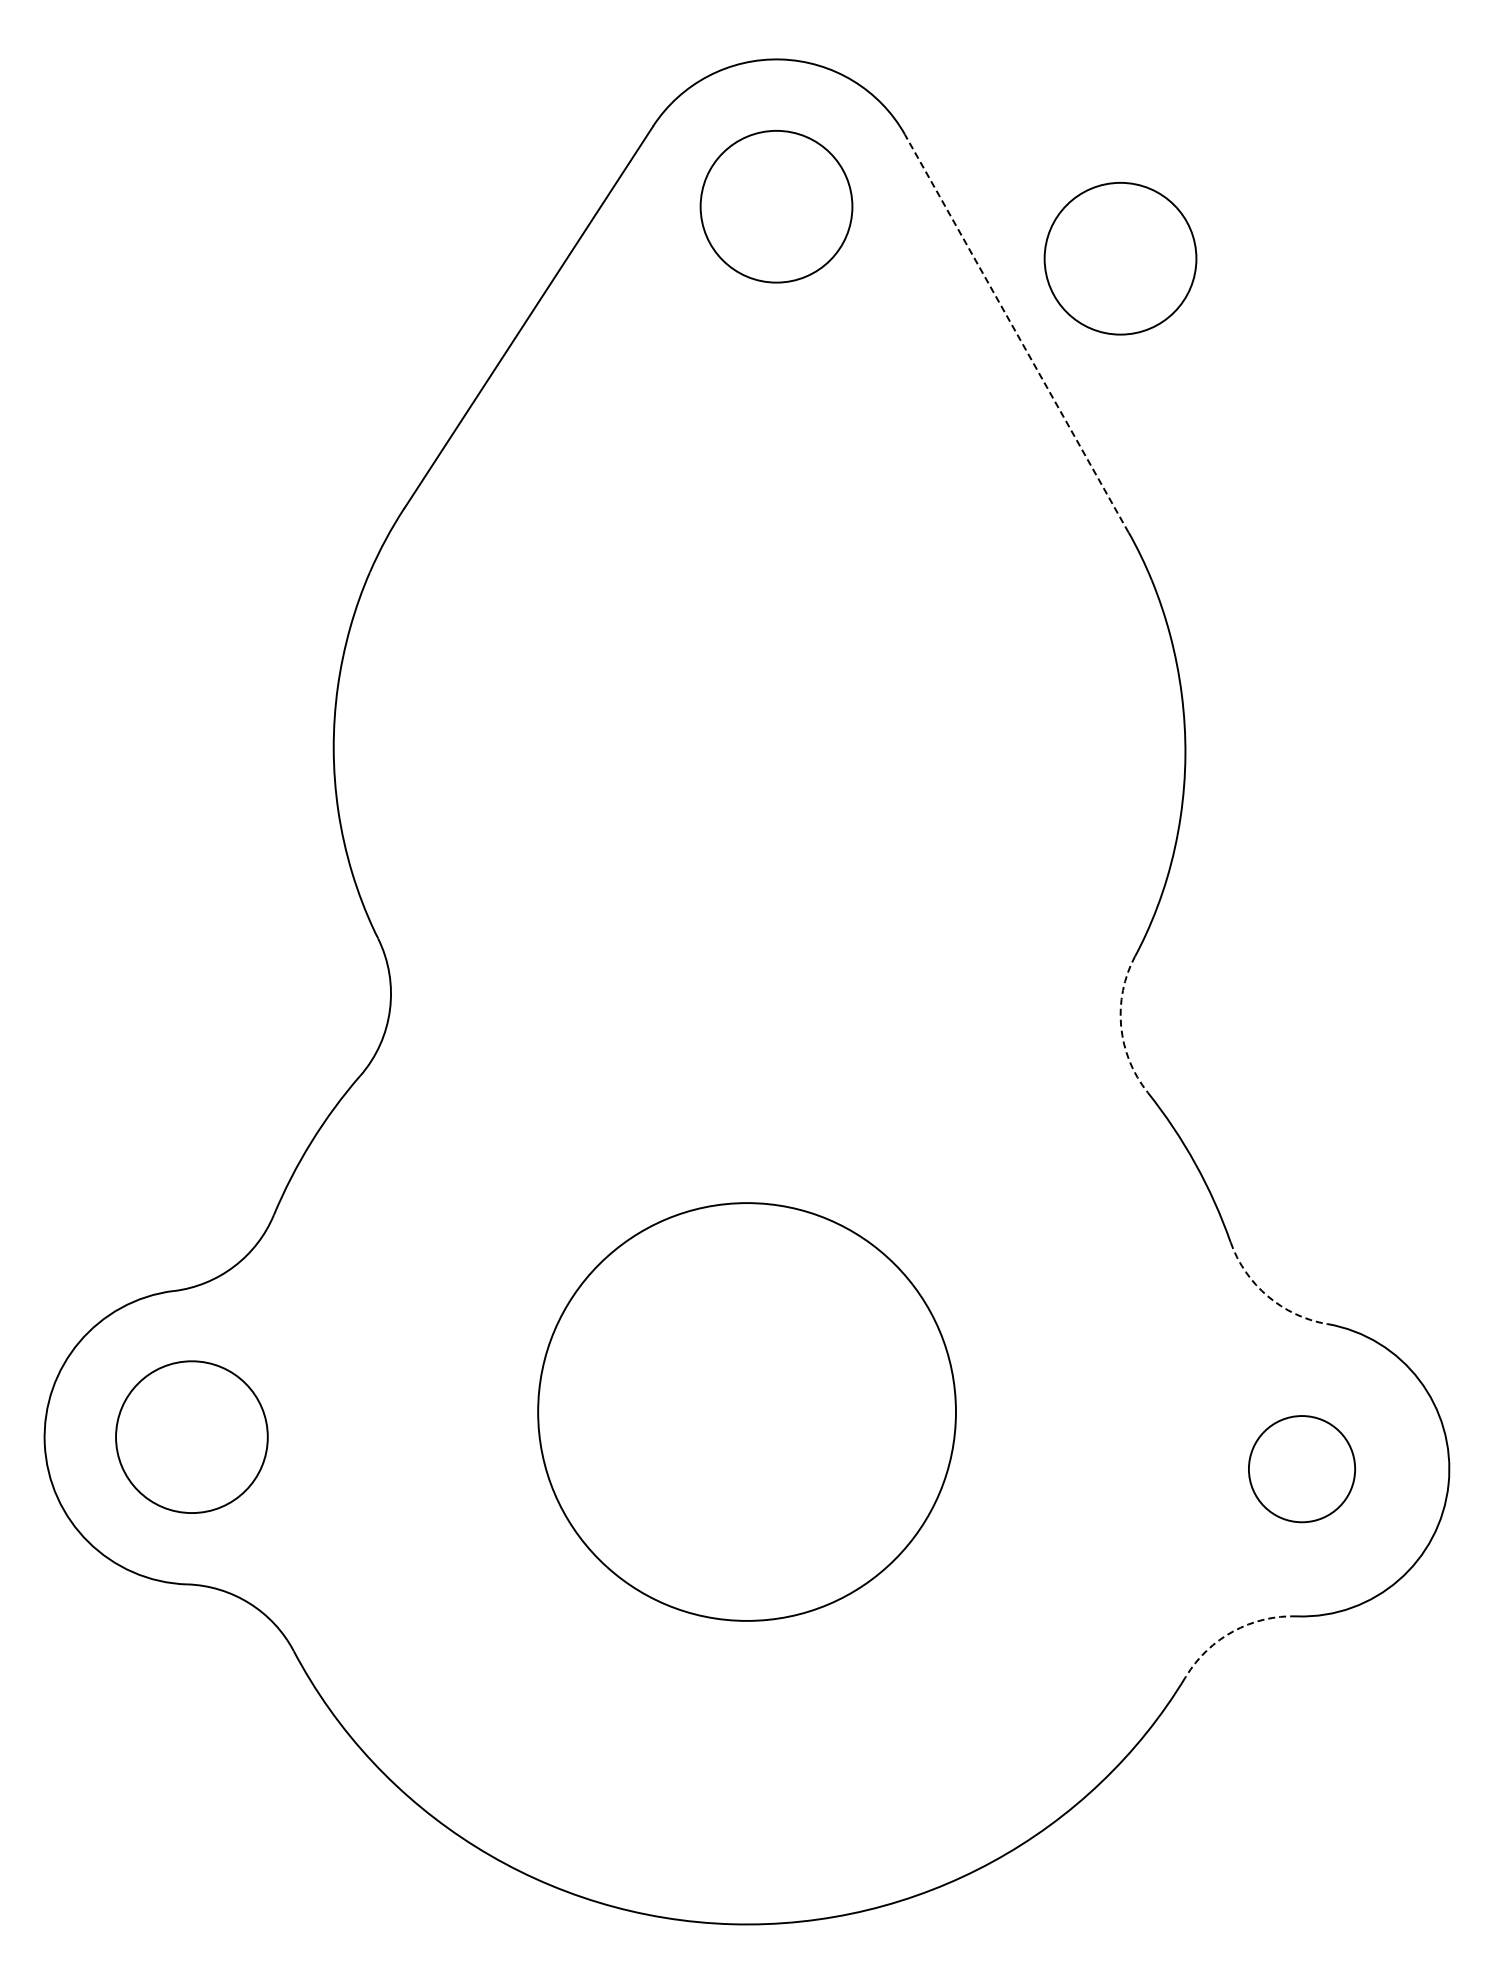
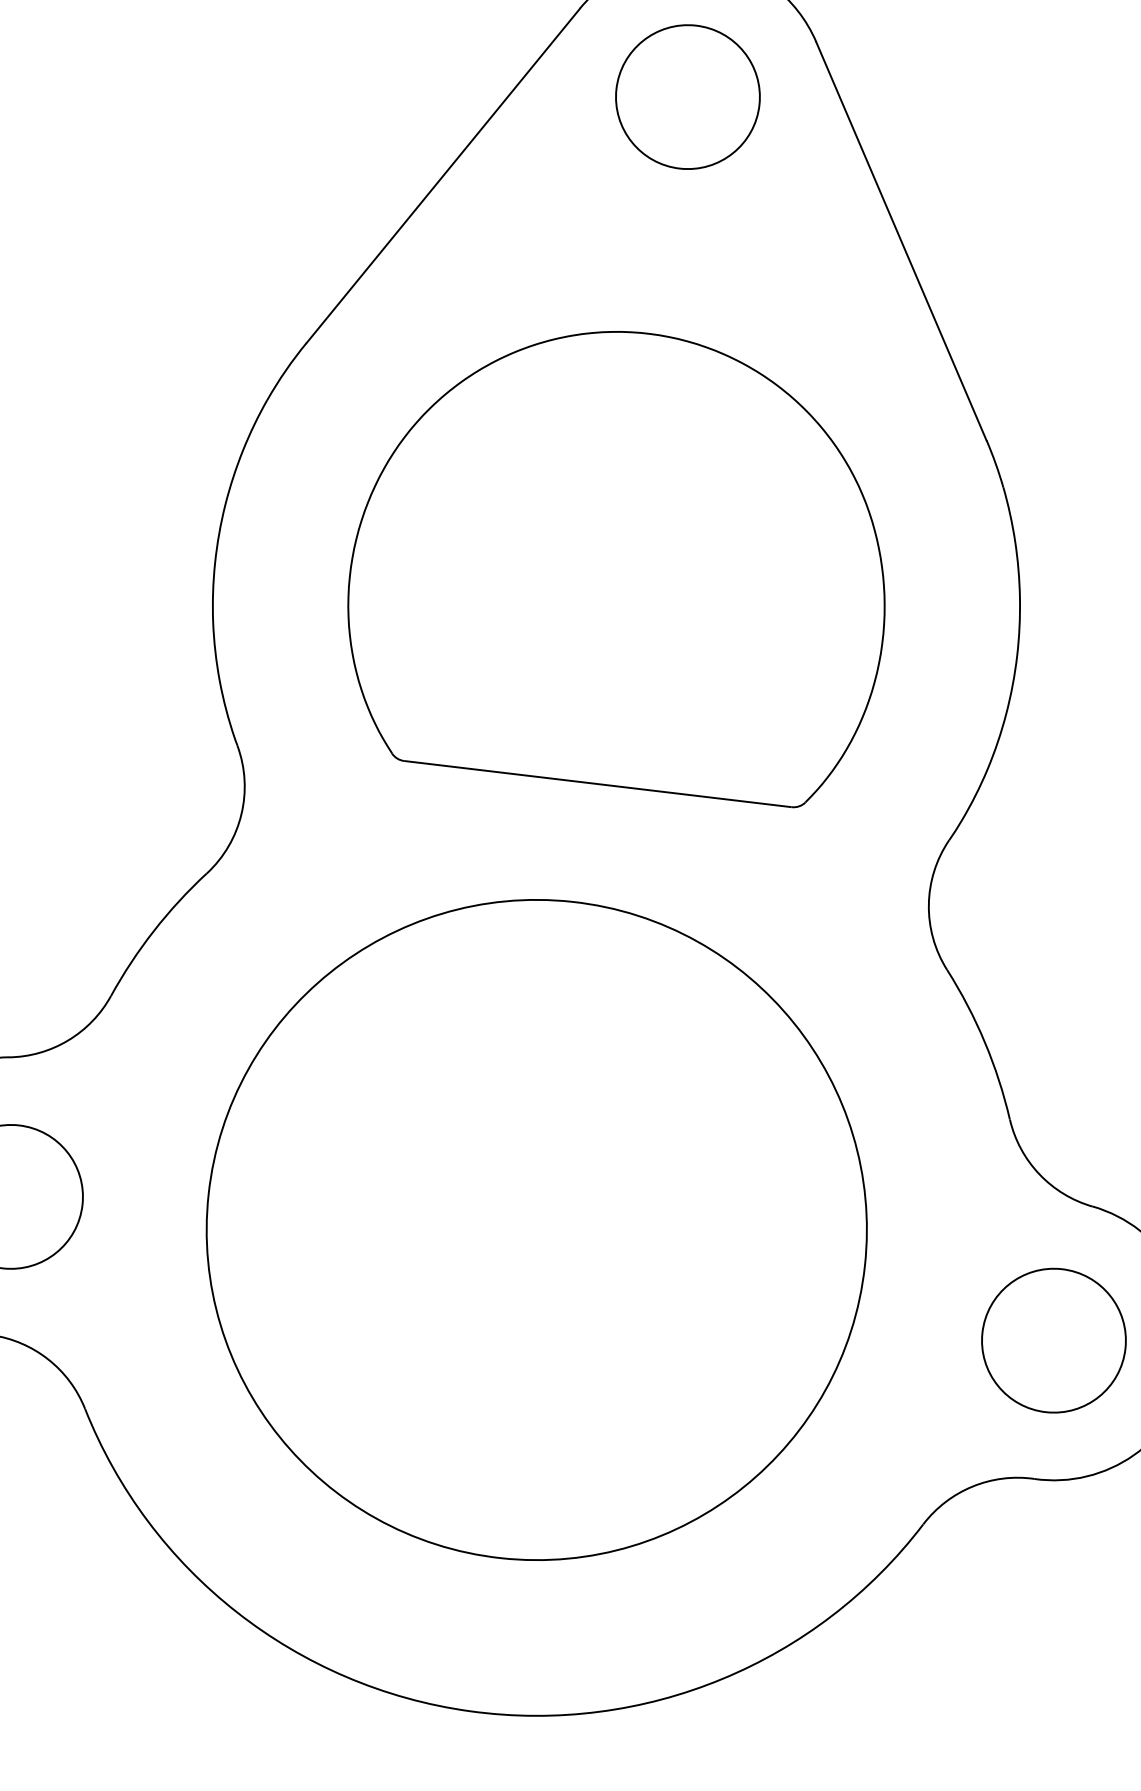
circle: (1120, 258) -> (1006, 181), removed
line: (1016, 333) -> (901, 241), dashed -> solid
part: (759, 699) -> (621, 559), added
arc: (1121, 1026) -> (929, 905), dashed -> solid
arc: (1267, 1296) -> (1039, 1174), dashed -> solid
circle: (746, 1411) -> (536, 1229), size x1.67
circle: (1301, 1469) -> (1053, 1340), size x1.43
arc: (1233, 1631) -> (972, 1486), dashed -> solid

